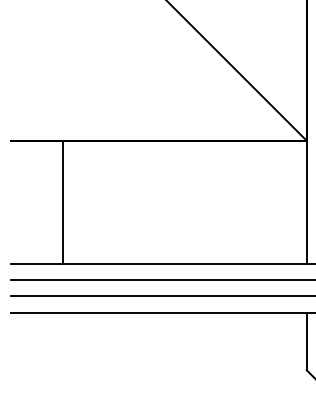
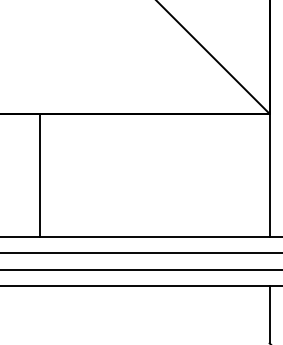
line: (63, 201) -> (40, 174), moved

